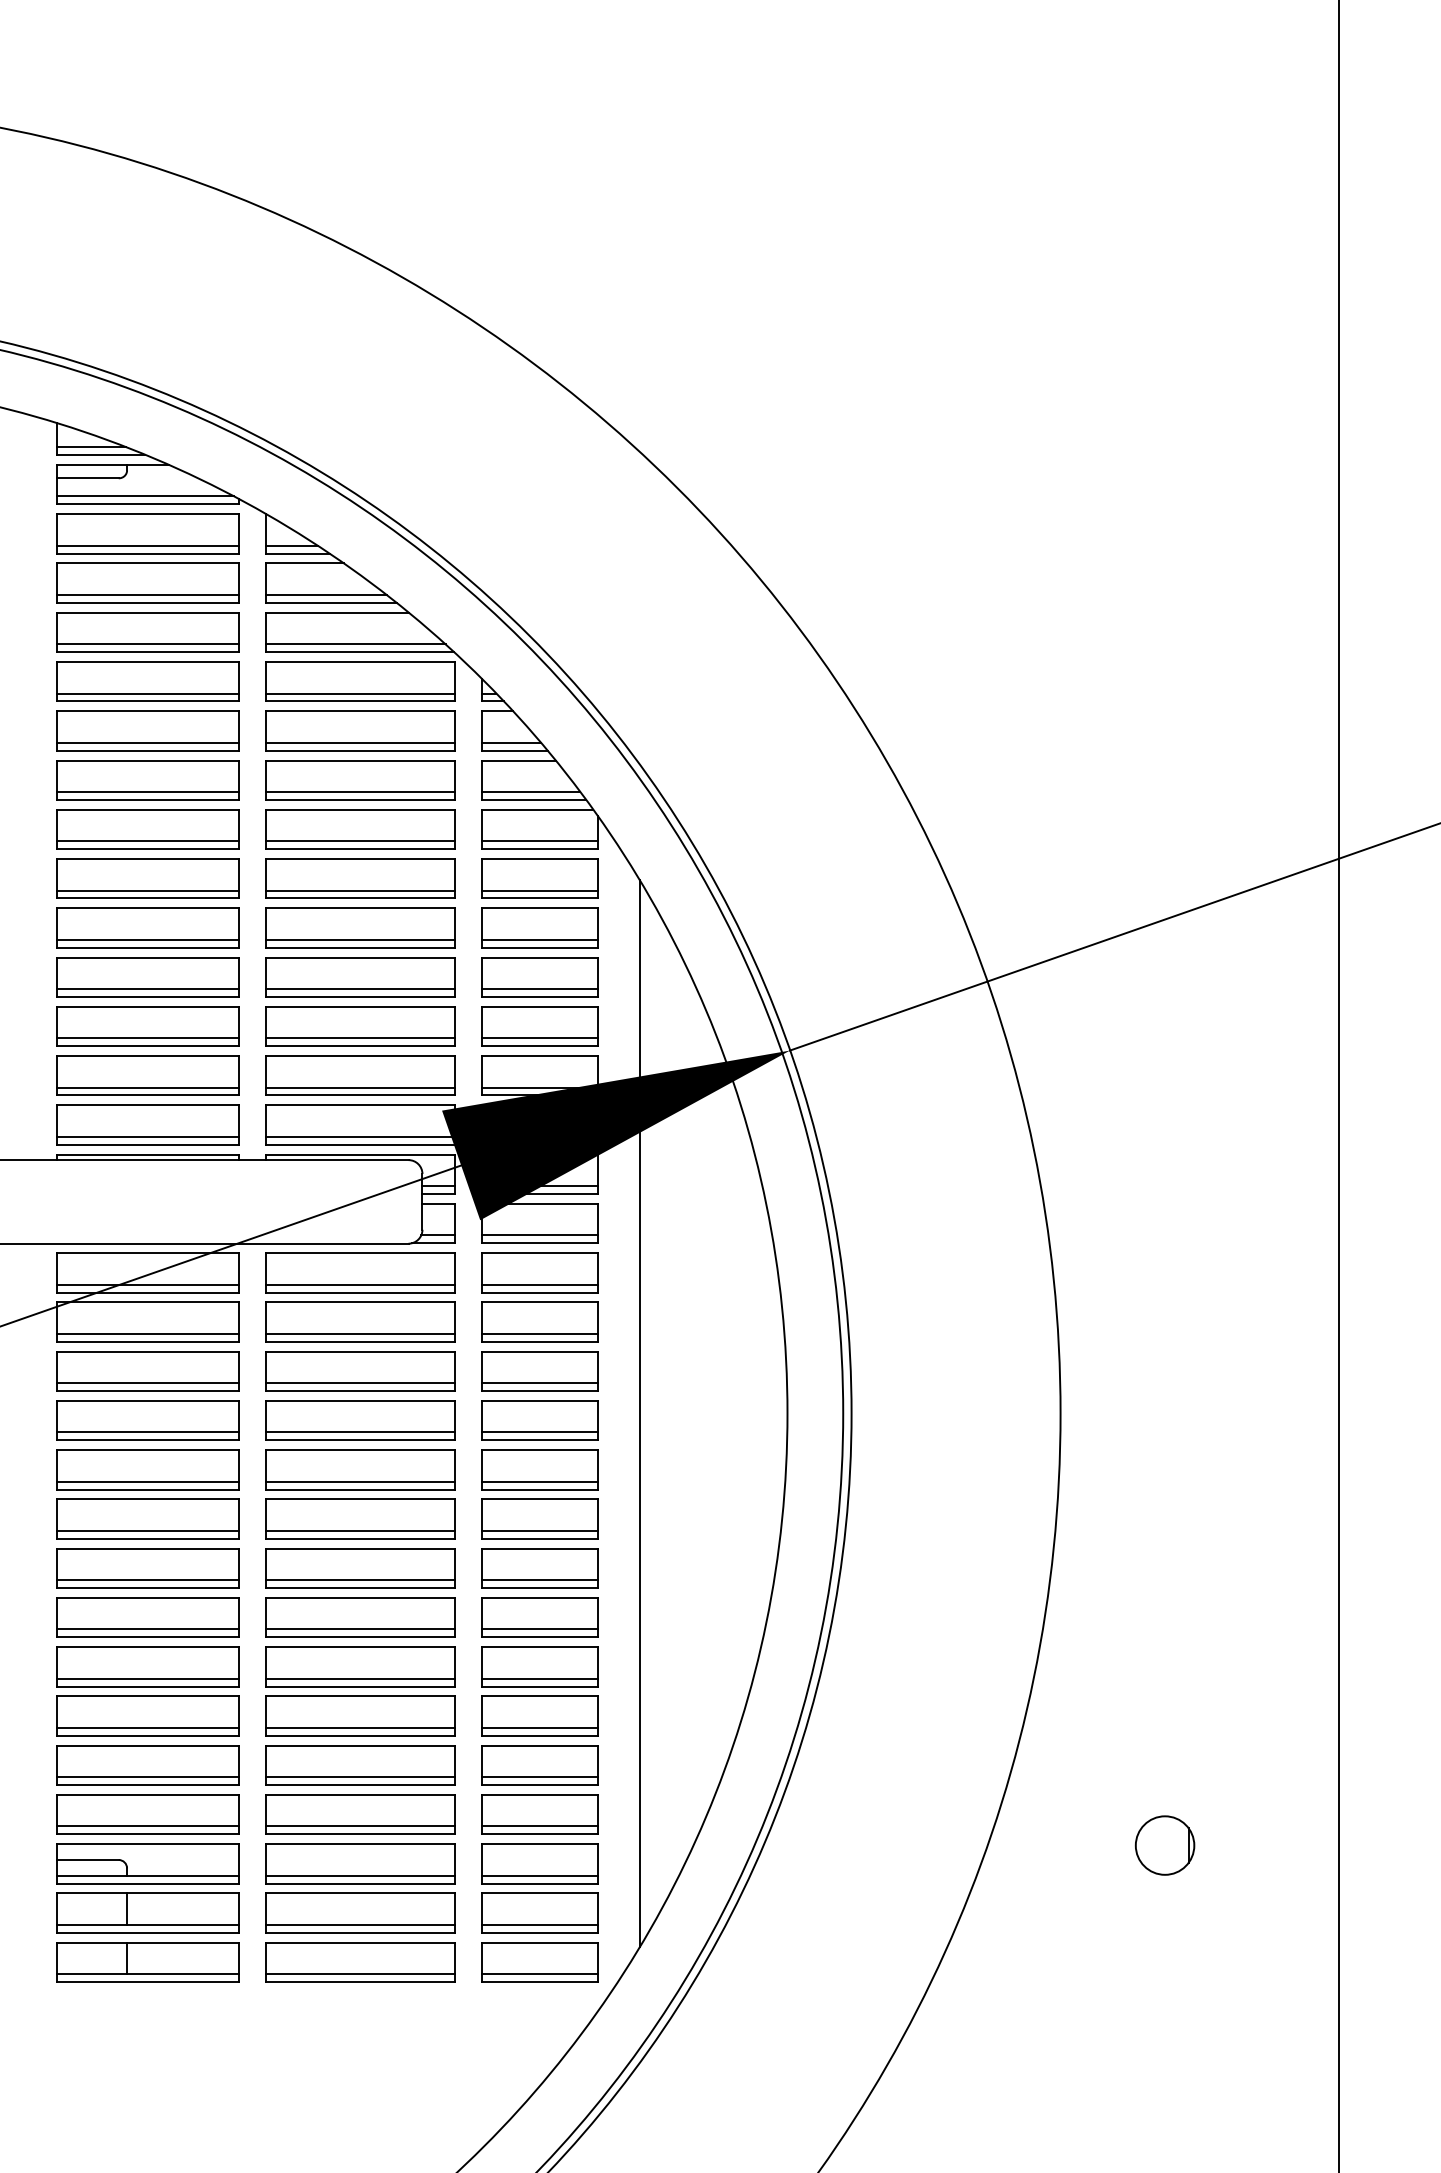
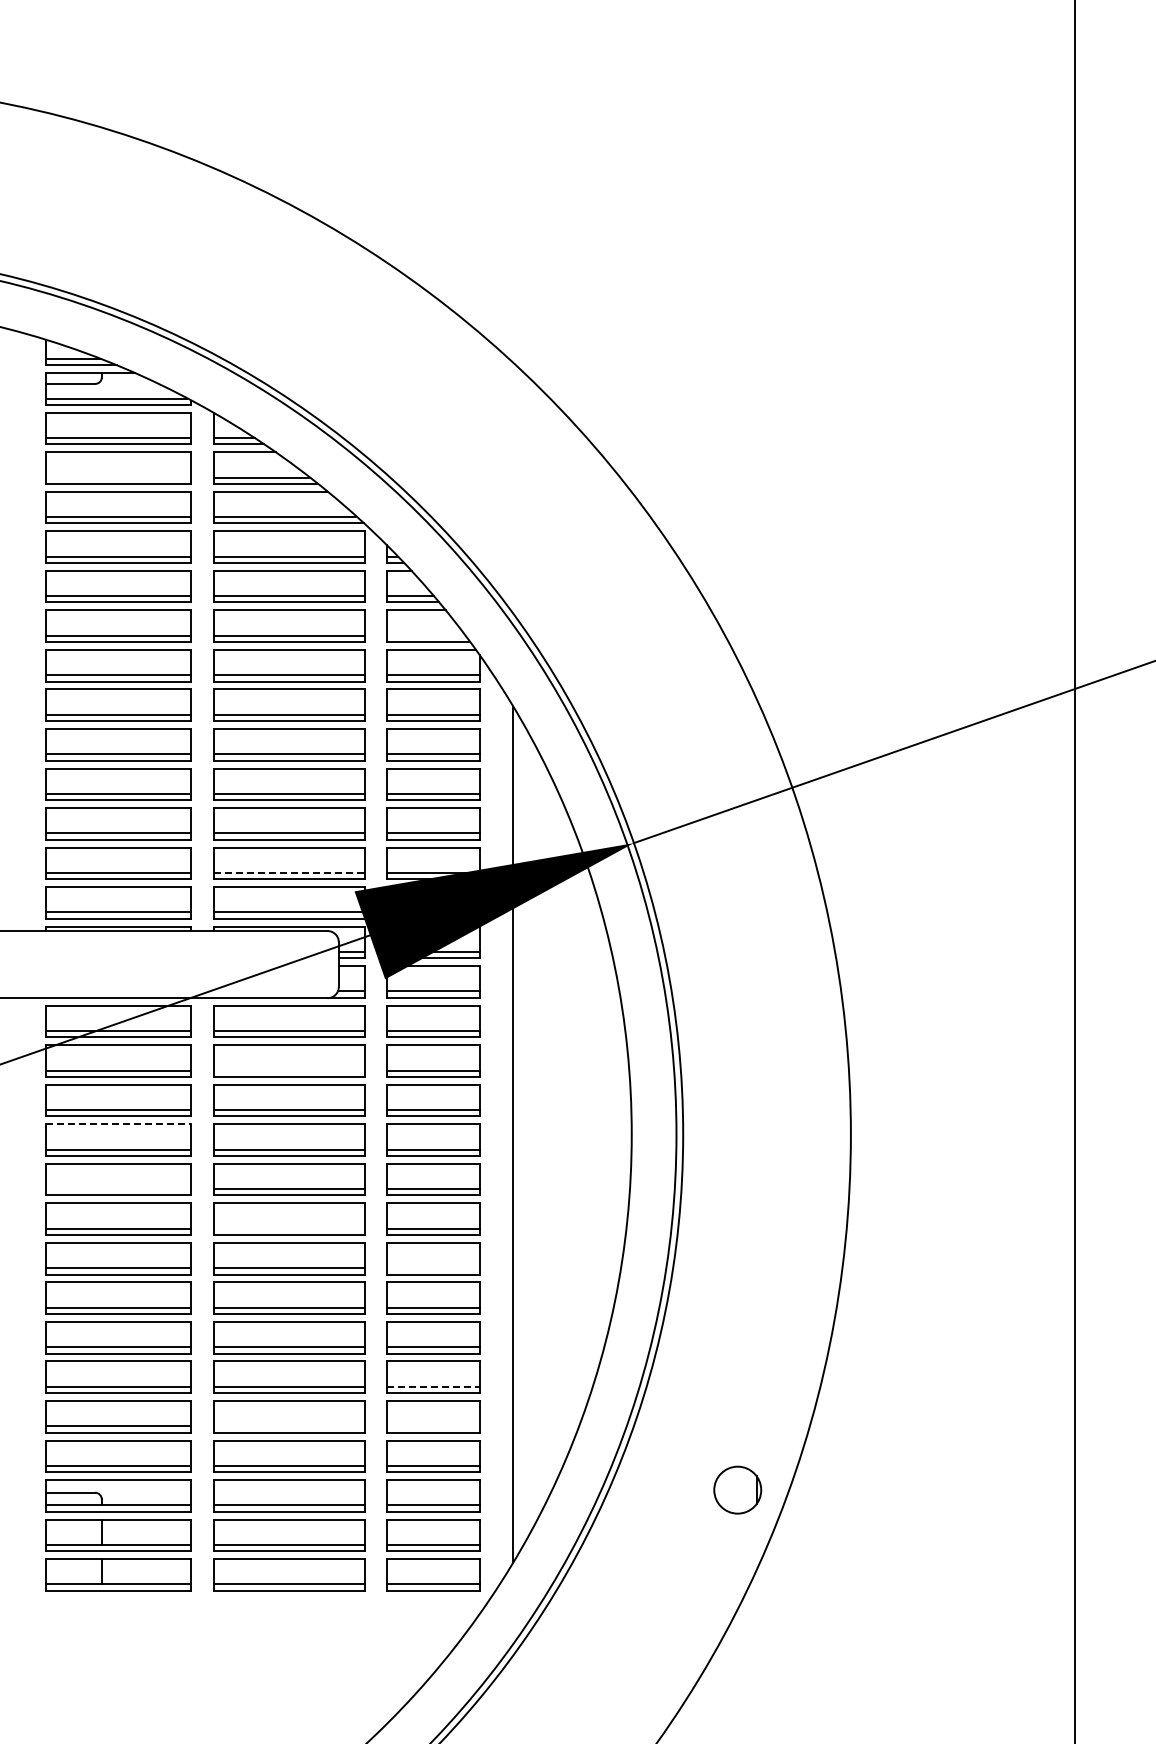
line: (147, 594) -> (118, 477), removed
line: (530, 791) -> (425, 635), removed
line: (361, 1087) -> (289, 872), solid -> dashed
line: (359, 1333) -> (288, 1070), removed
line: (147, 1401) -> (118, 1124), solid -> dashed
line: (147, 1482) -> (118, 1189), removed
line: (359, 1530) -> (288, 1228), removed
line: (539, 1580) -> (432, 1268), removed
line: (540, 1727) -> (433, 1386), solid -> dashed
line: (359, 1777) -> (288, 1426), removed
line: (539, 1777) -> (432, 1426), removed
part: (1164, 1844) -> (737, 1489), moved

